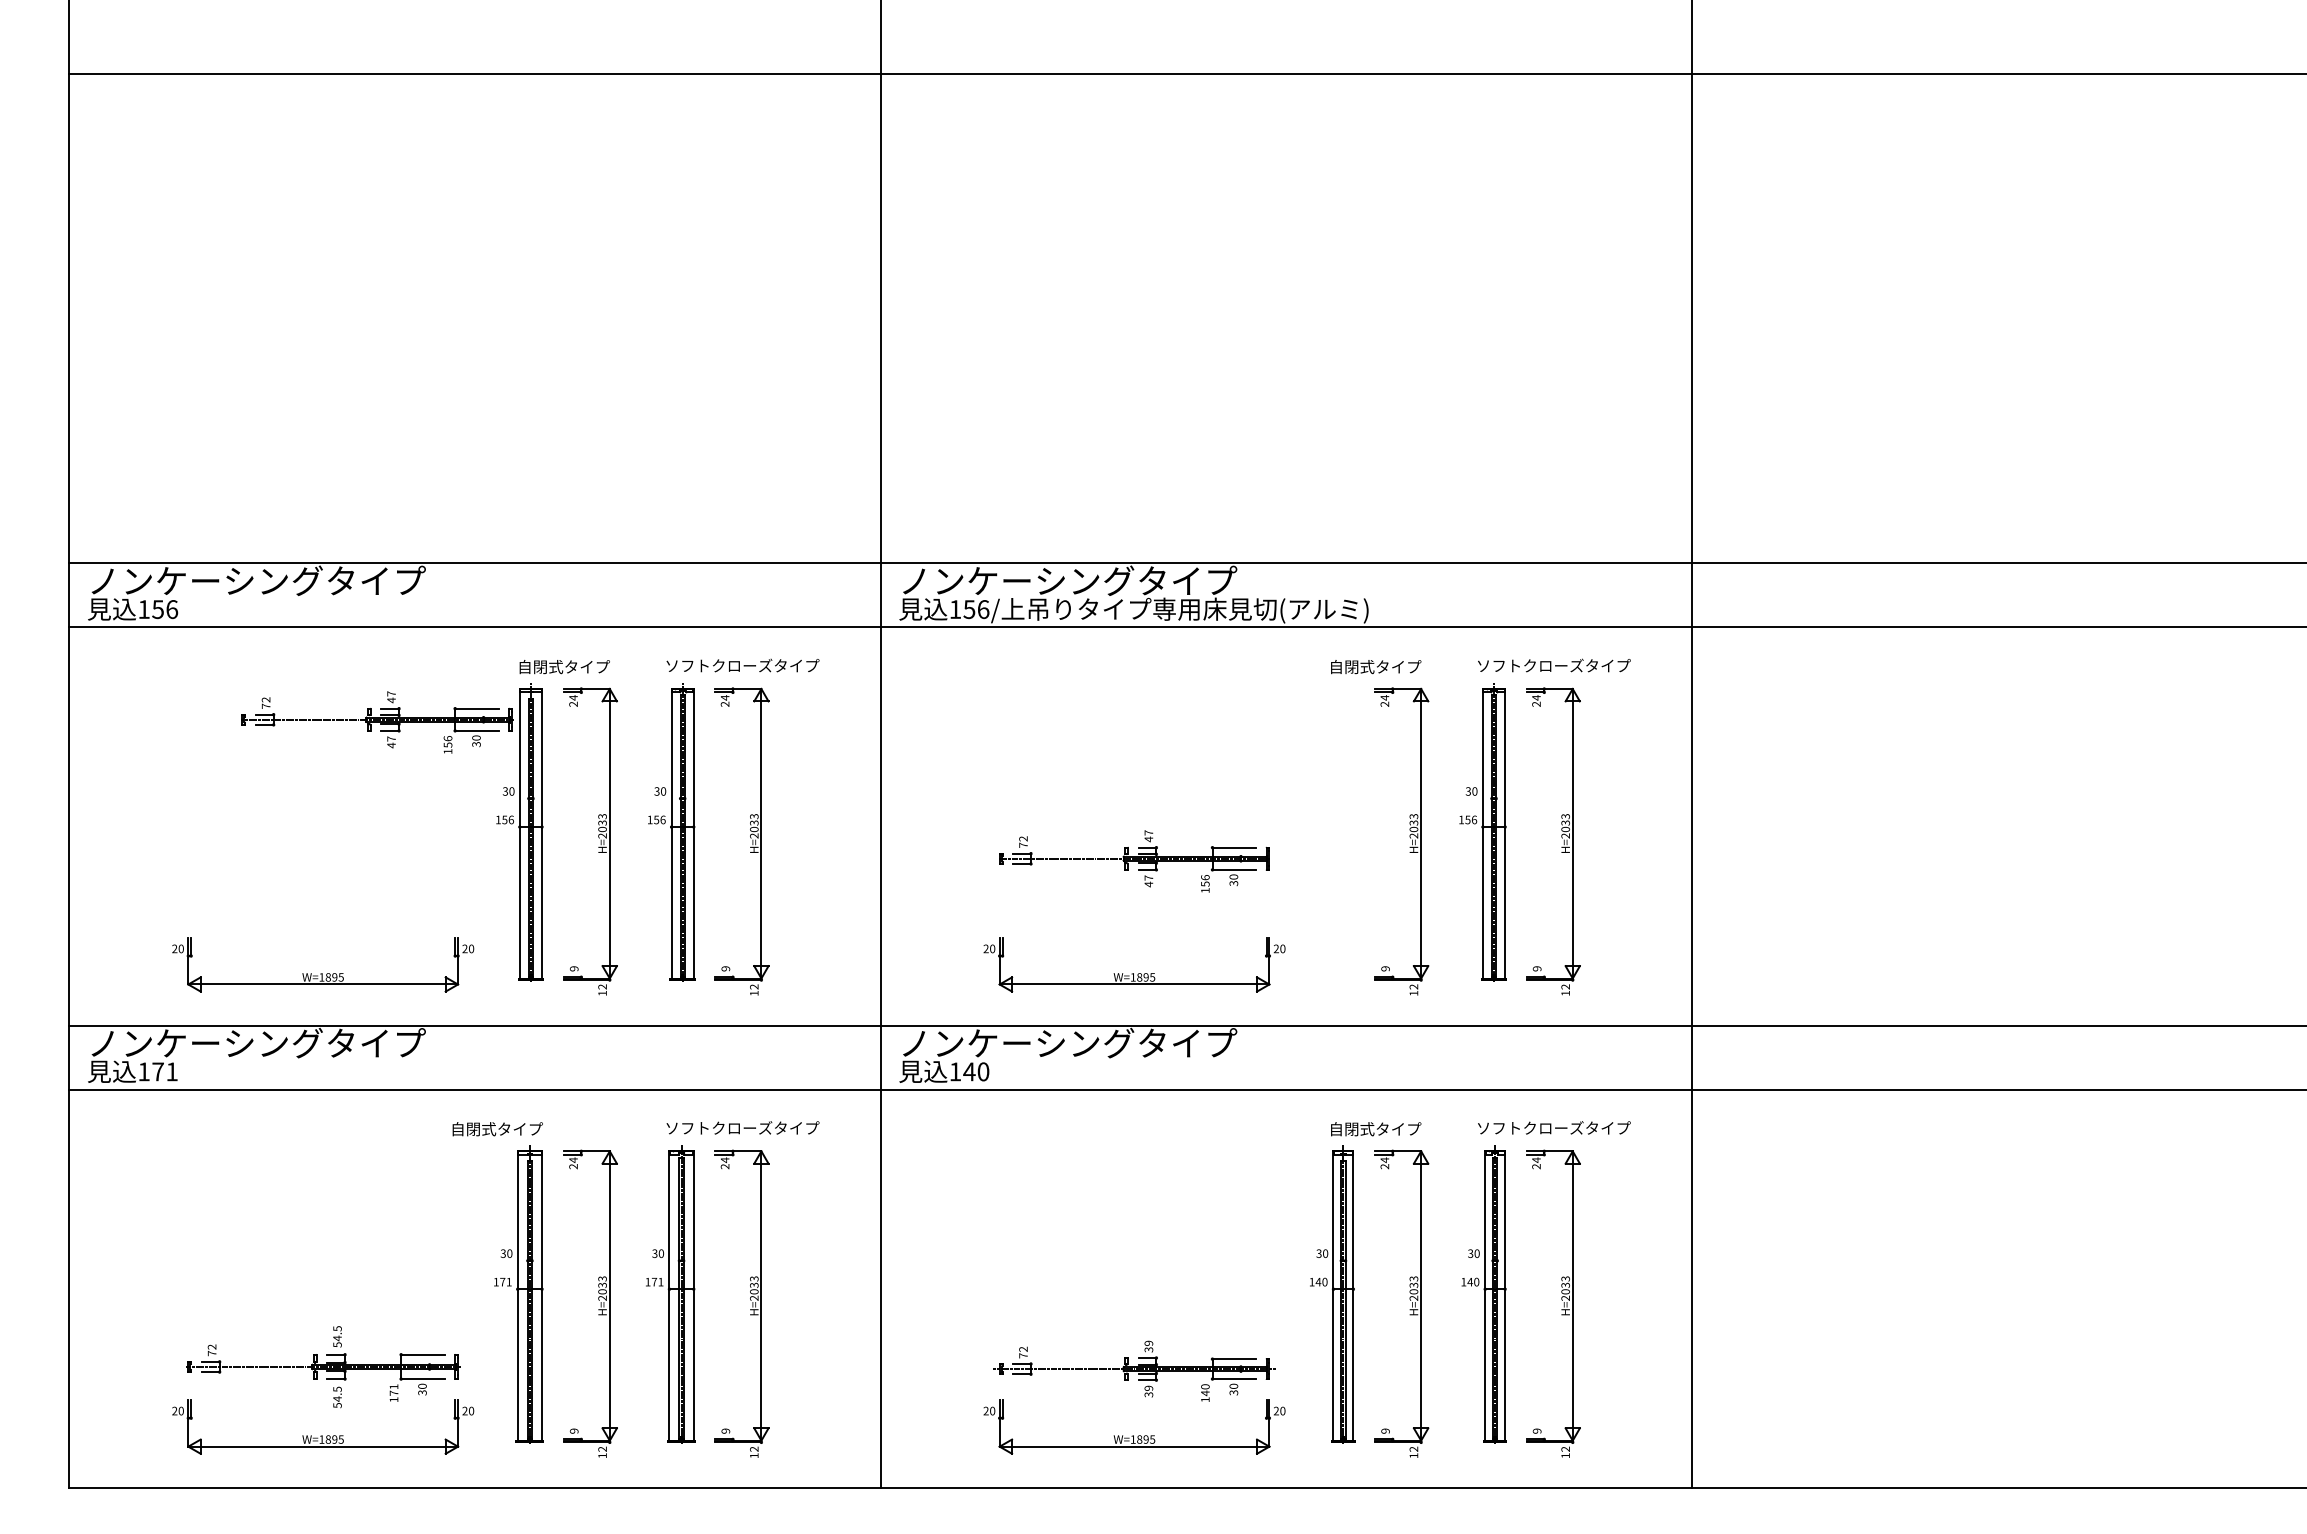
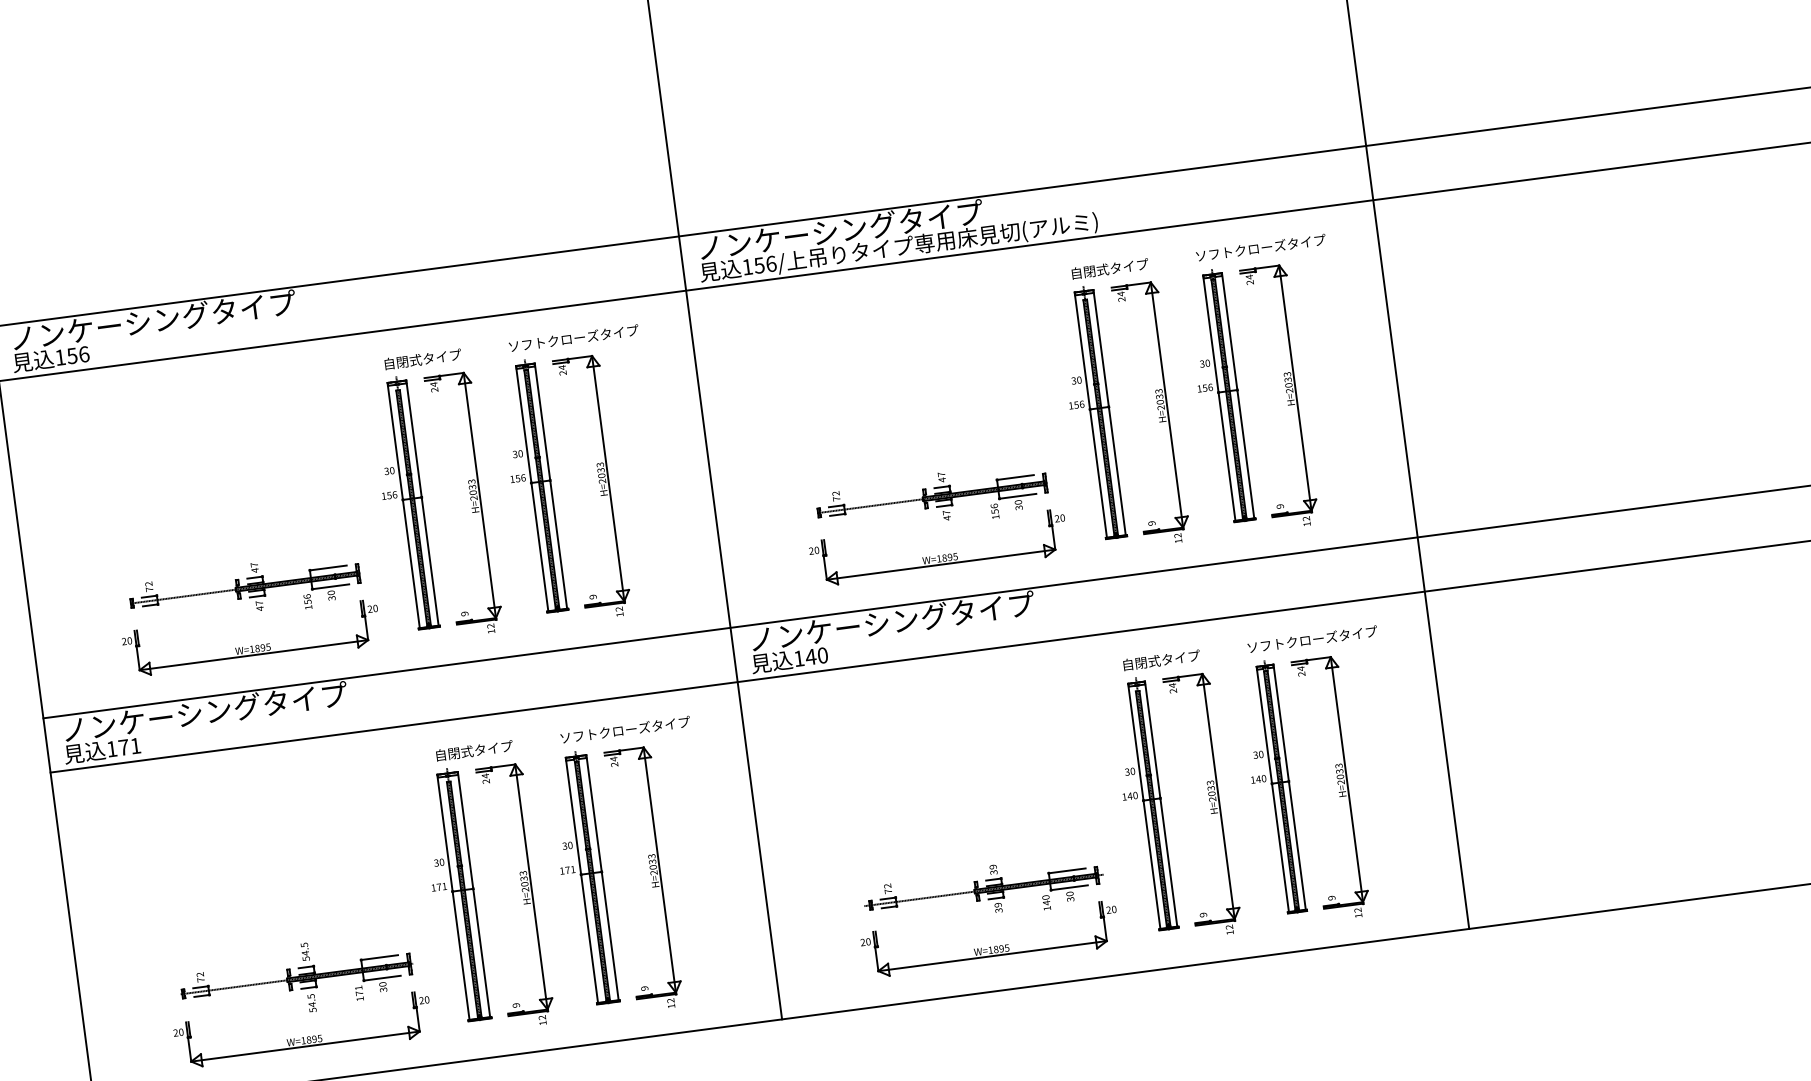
part: (377, 722) -> (245, 590), moved
part: (1331, 832) -> (1090, 414), added
part: (1134, 861) -> (932, 500), moved
text: (497, 1129) -> (474, 751), moved

